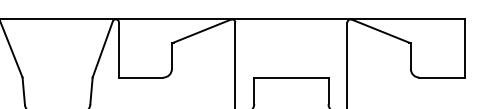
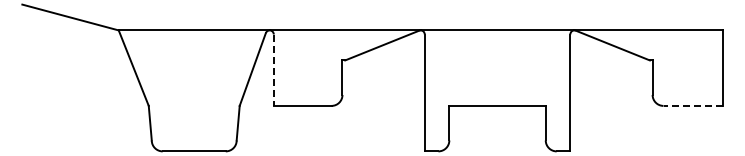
line: (118, 50) -> (273, 70), solid -> dashed
line: (442, 77) -> (693, 105), solid -> dashed

